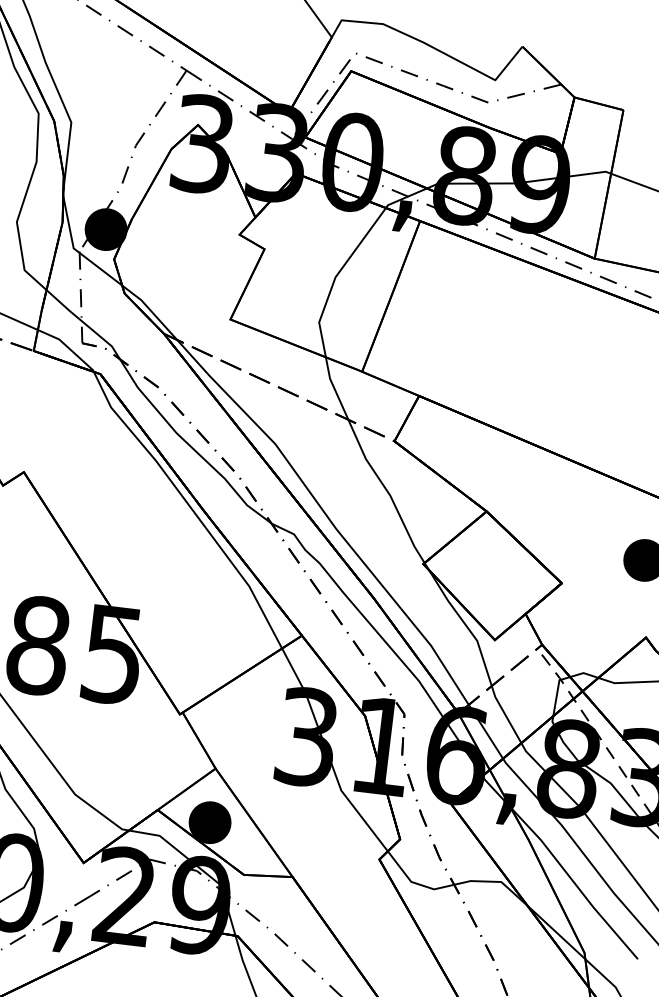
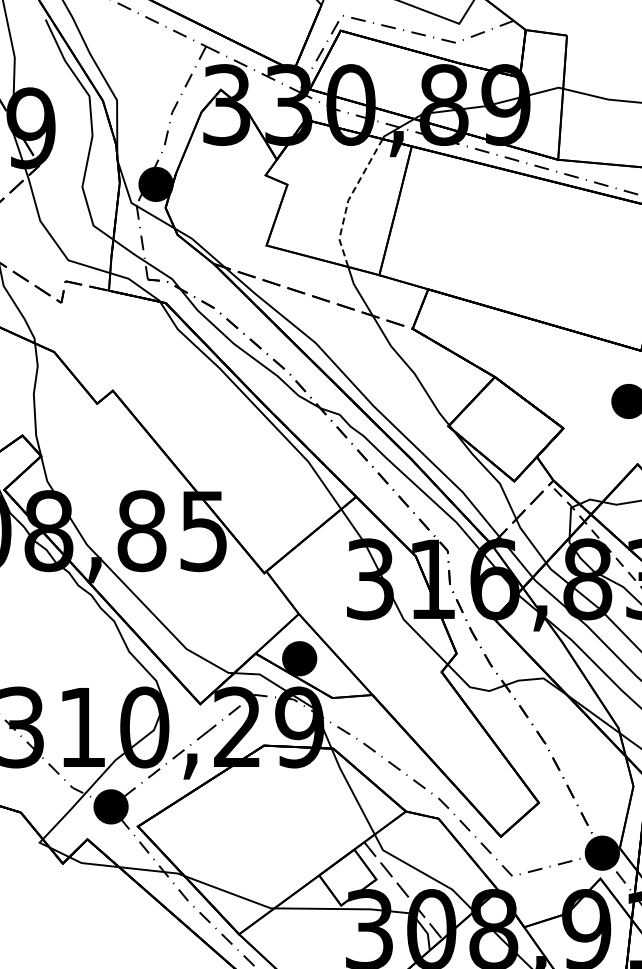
line: (335, 277) -> (348, 200), solid -> dashed

